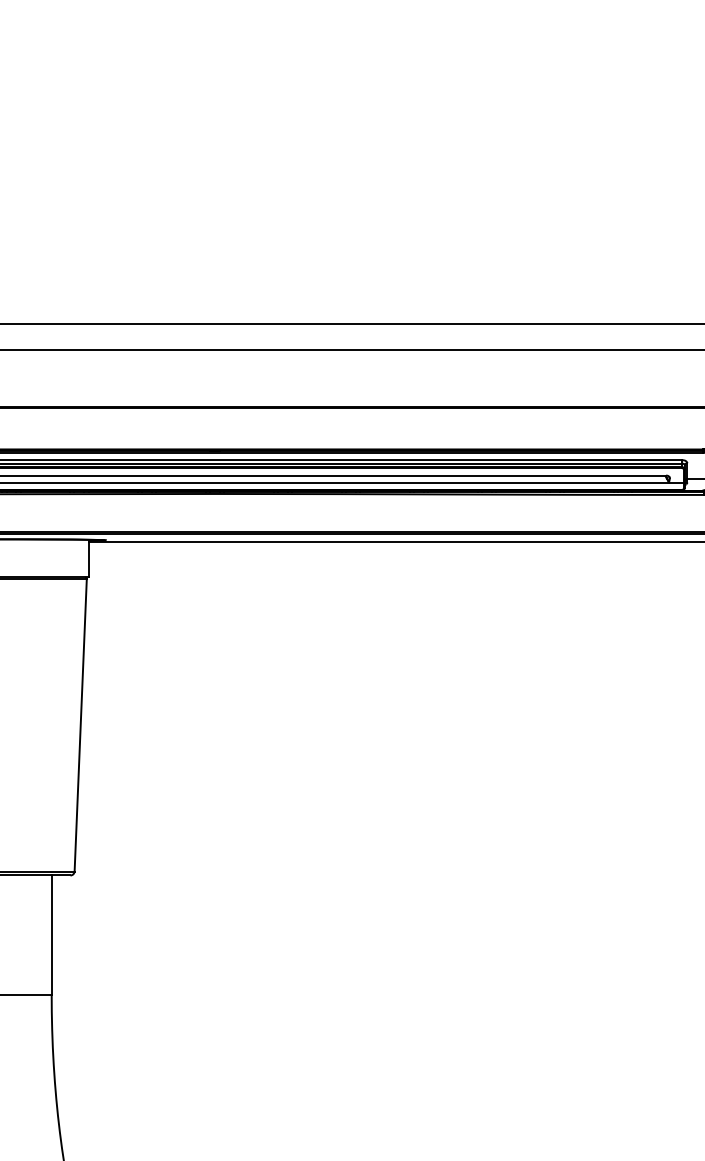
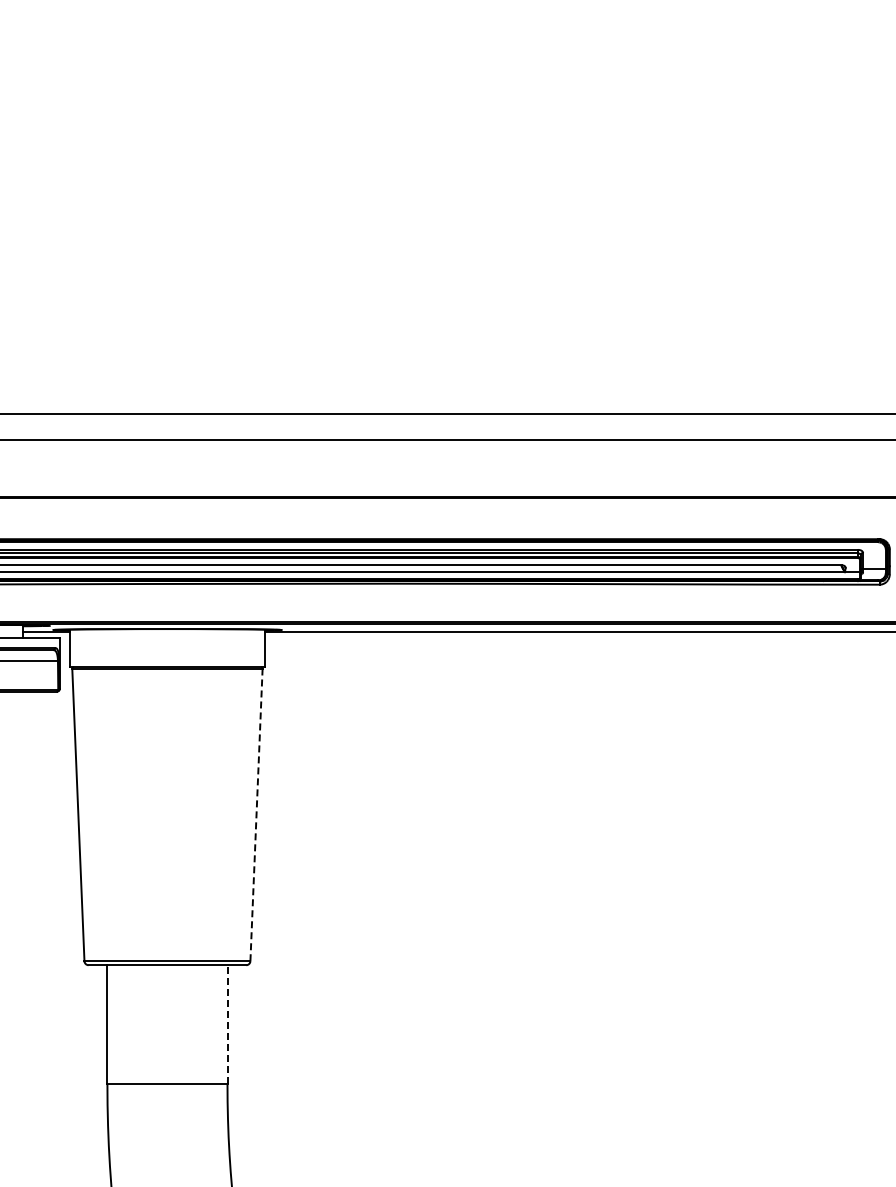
line: (80, 724) -> (256, 814), solid -> dashed
line: (51, 934) -> (227, 1024), solid -> dashed

